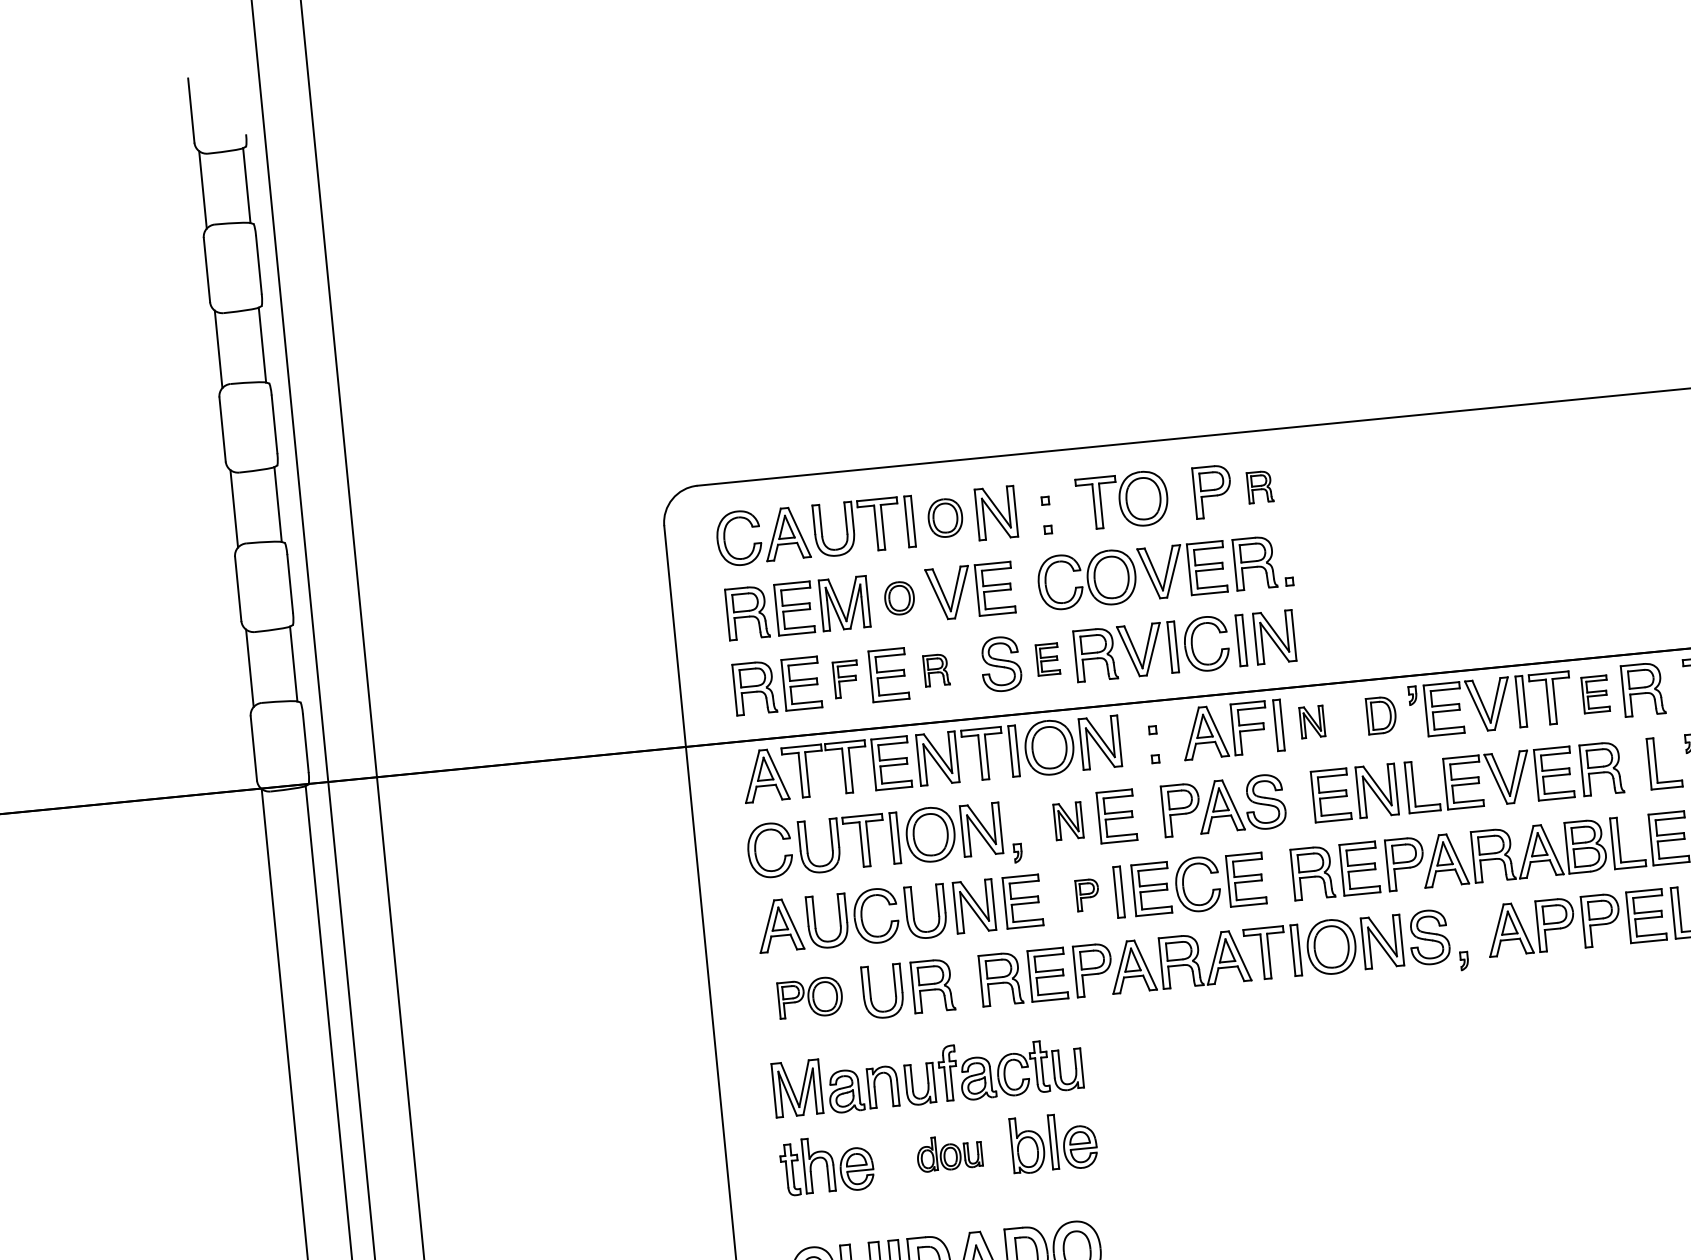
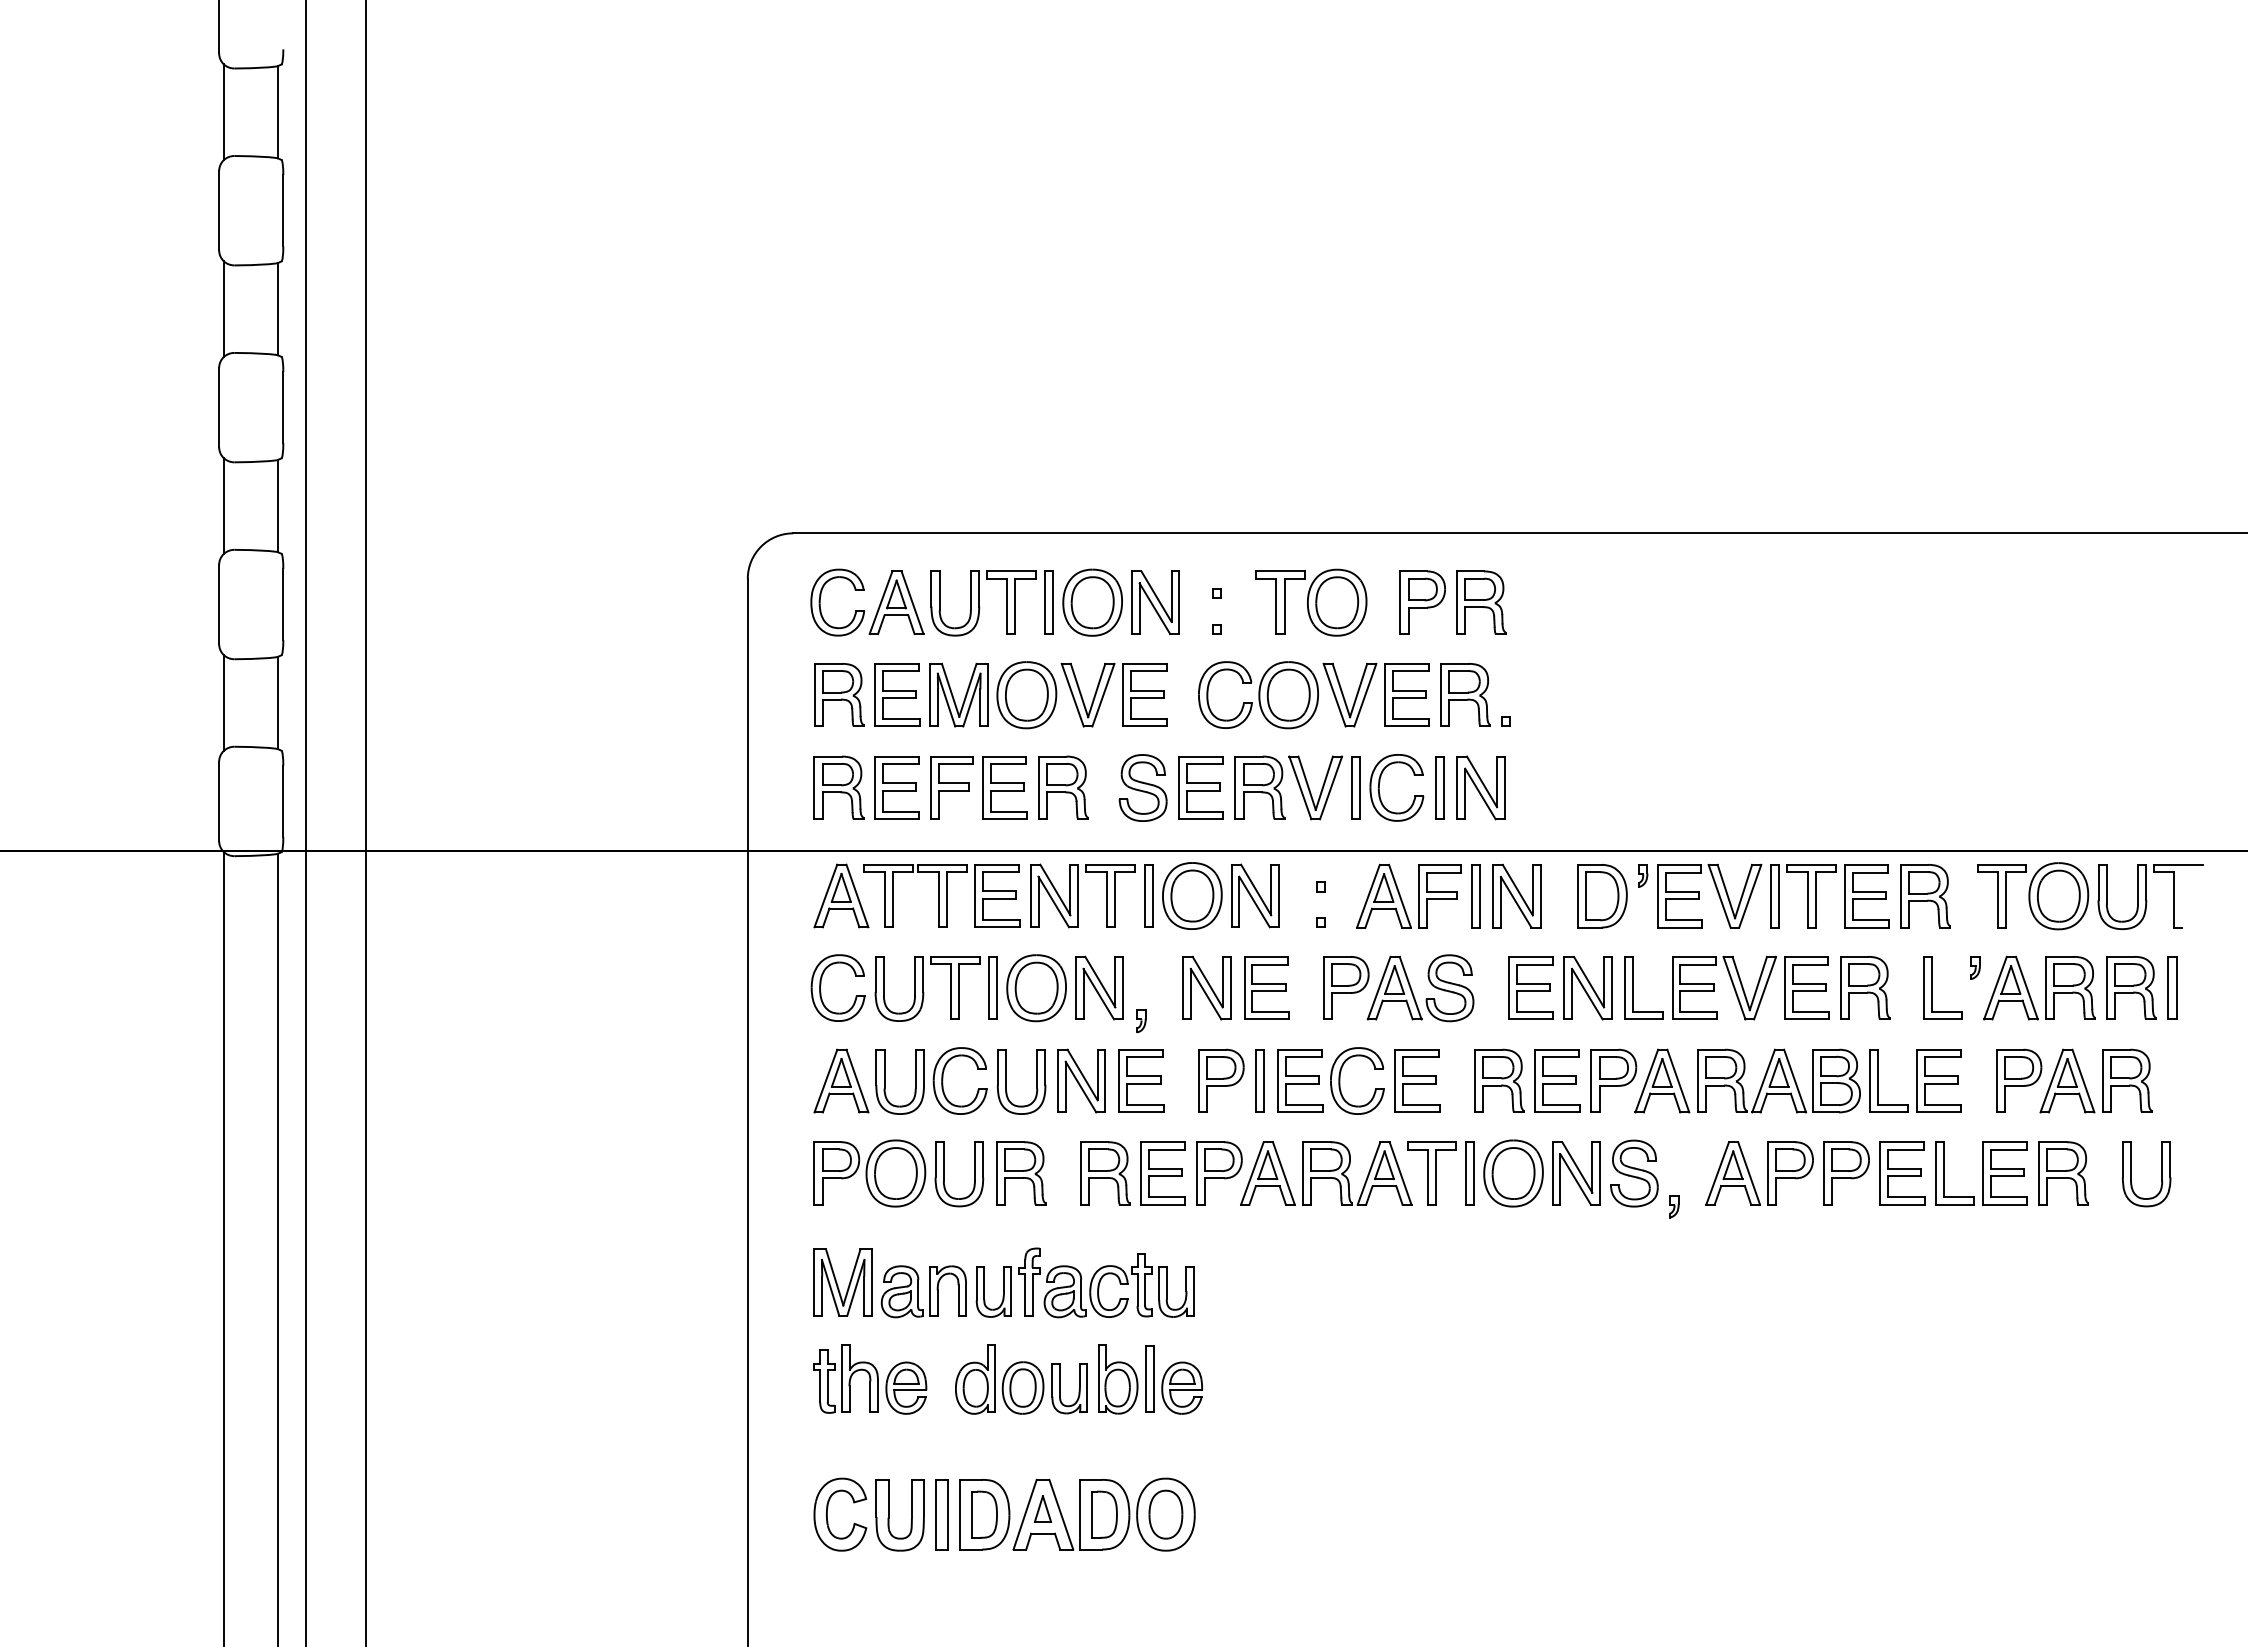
part: (1260, 487) -> (1481, 602), size x1.67
part: (945, 517) -> (1092, 602), size x1.43
part: (899, 598) -> (1026, 695), size x1.67
part: (1047, 659) -> (1200, 787), size x1.67
part: (936, 670) -> (1063, 787), size x1.67
part: (845, 678) -> (951, 787), size x1.43
part: (1595, 694) -> (1866, 896), size x1.43
part: (1381, 715) -> (1602, 896), size x1.43
part: (1311, 721) -> (1516, 895), size x1.67
part: (1068, 820) -> (1206, 987), size x1.43
part: (1087, 894) -> (1221, 1080), size x1.67
part: (810, 998) -> (869, 1173), size x1.43
part: (949, 1152) -> (1021, 1379), size x1.67

